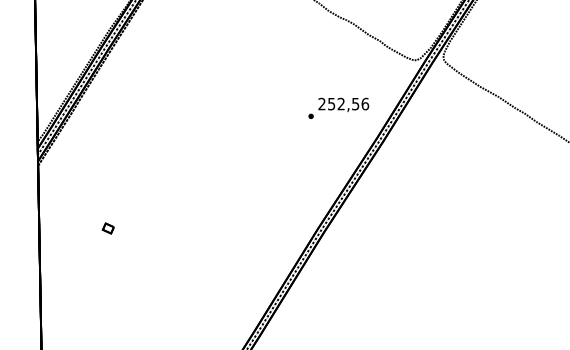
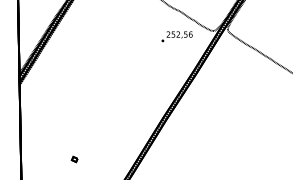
text: (337, 107) -> (176, 36), moved
part: (107, 228) -> (74, 159), moved

